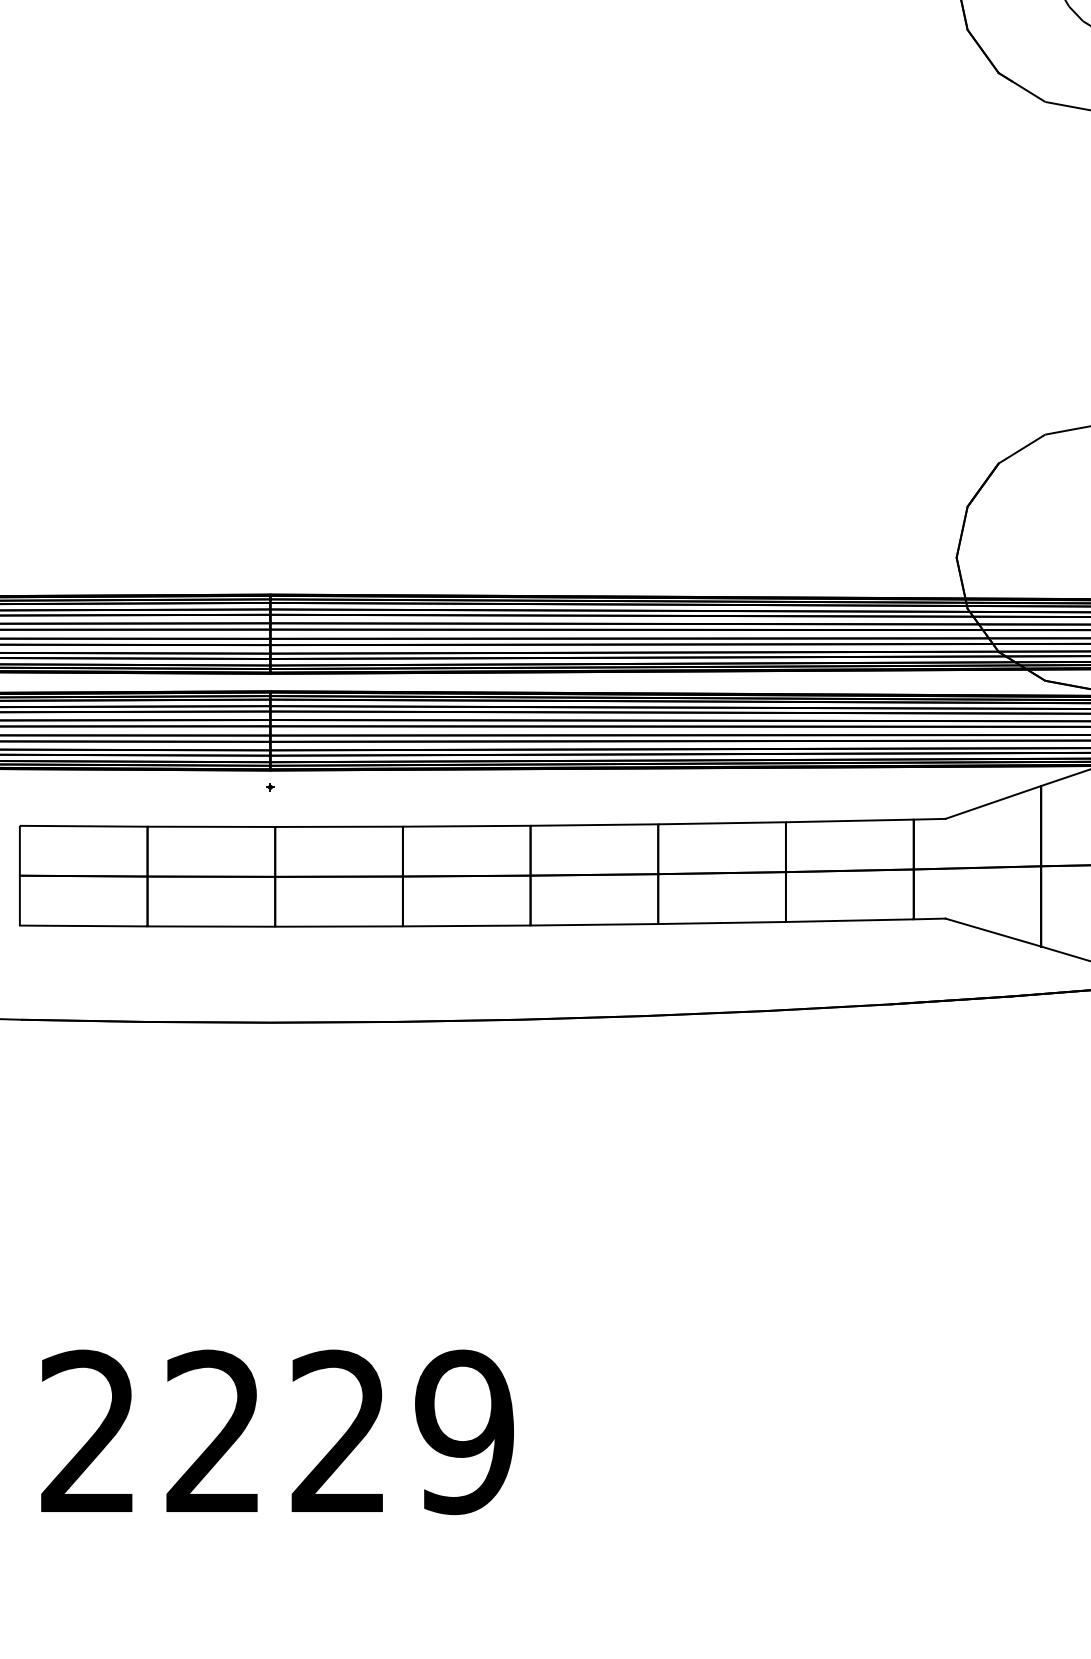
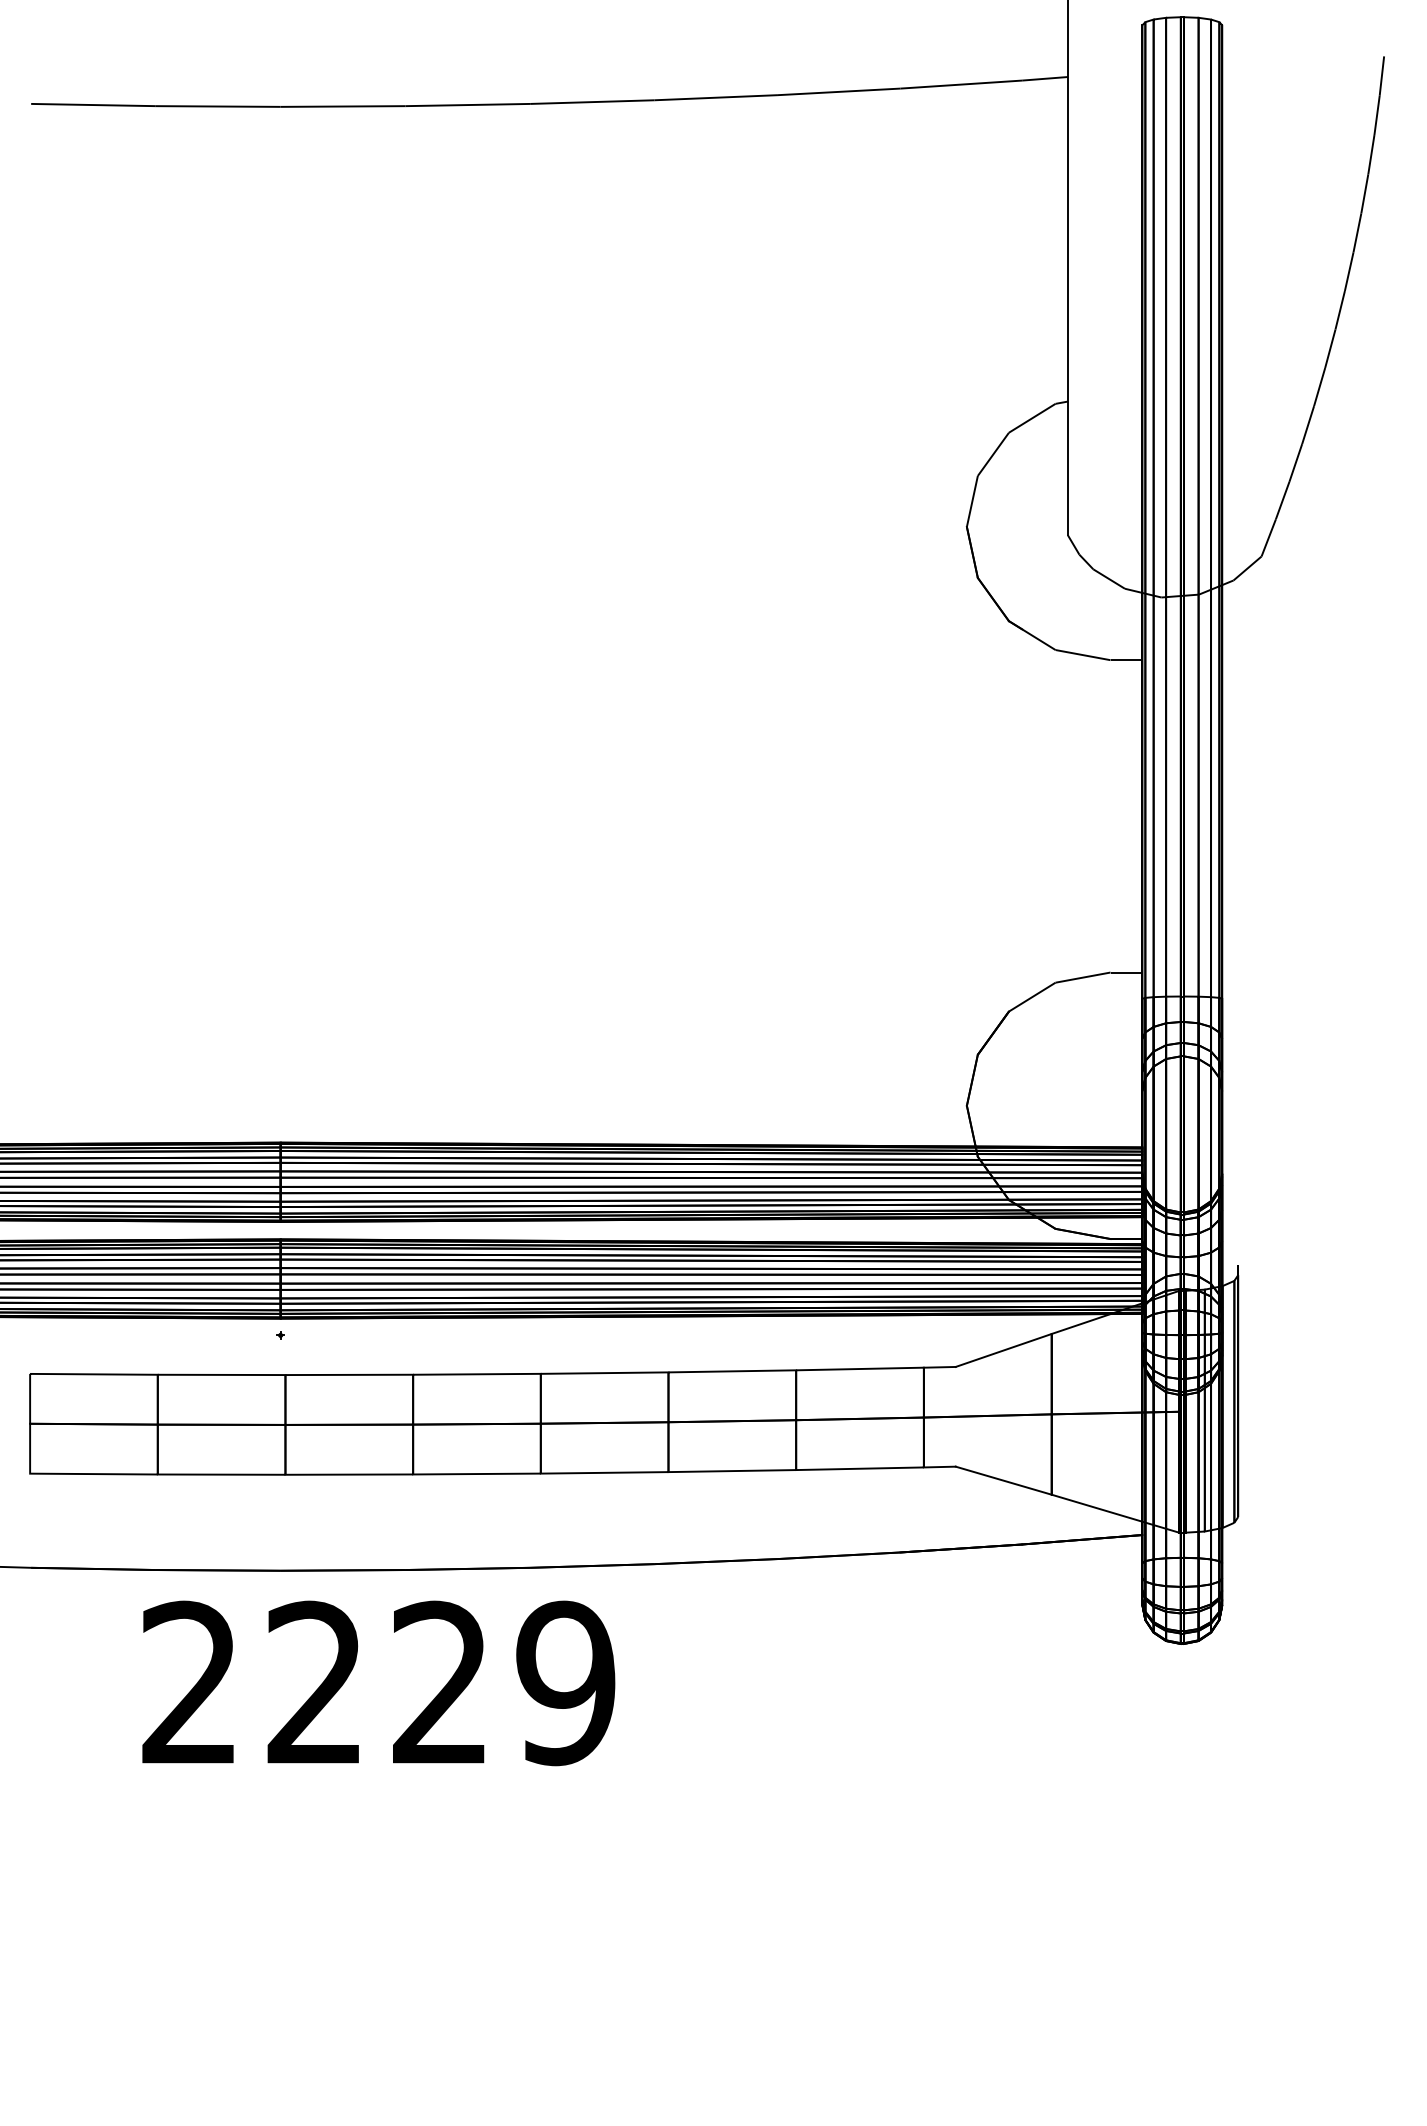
text: (277, 1432) -> (378, 1683), moved

